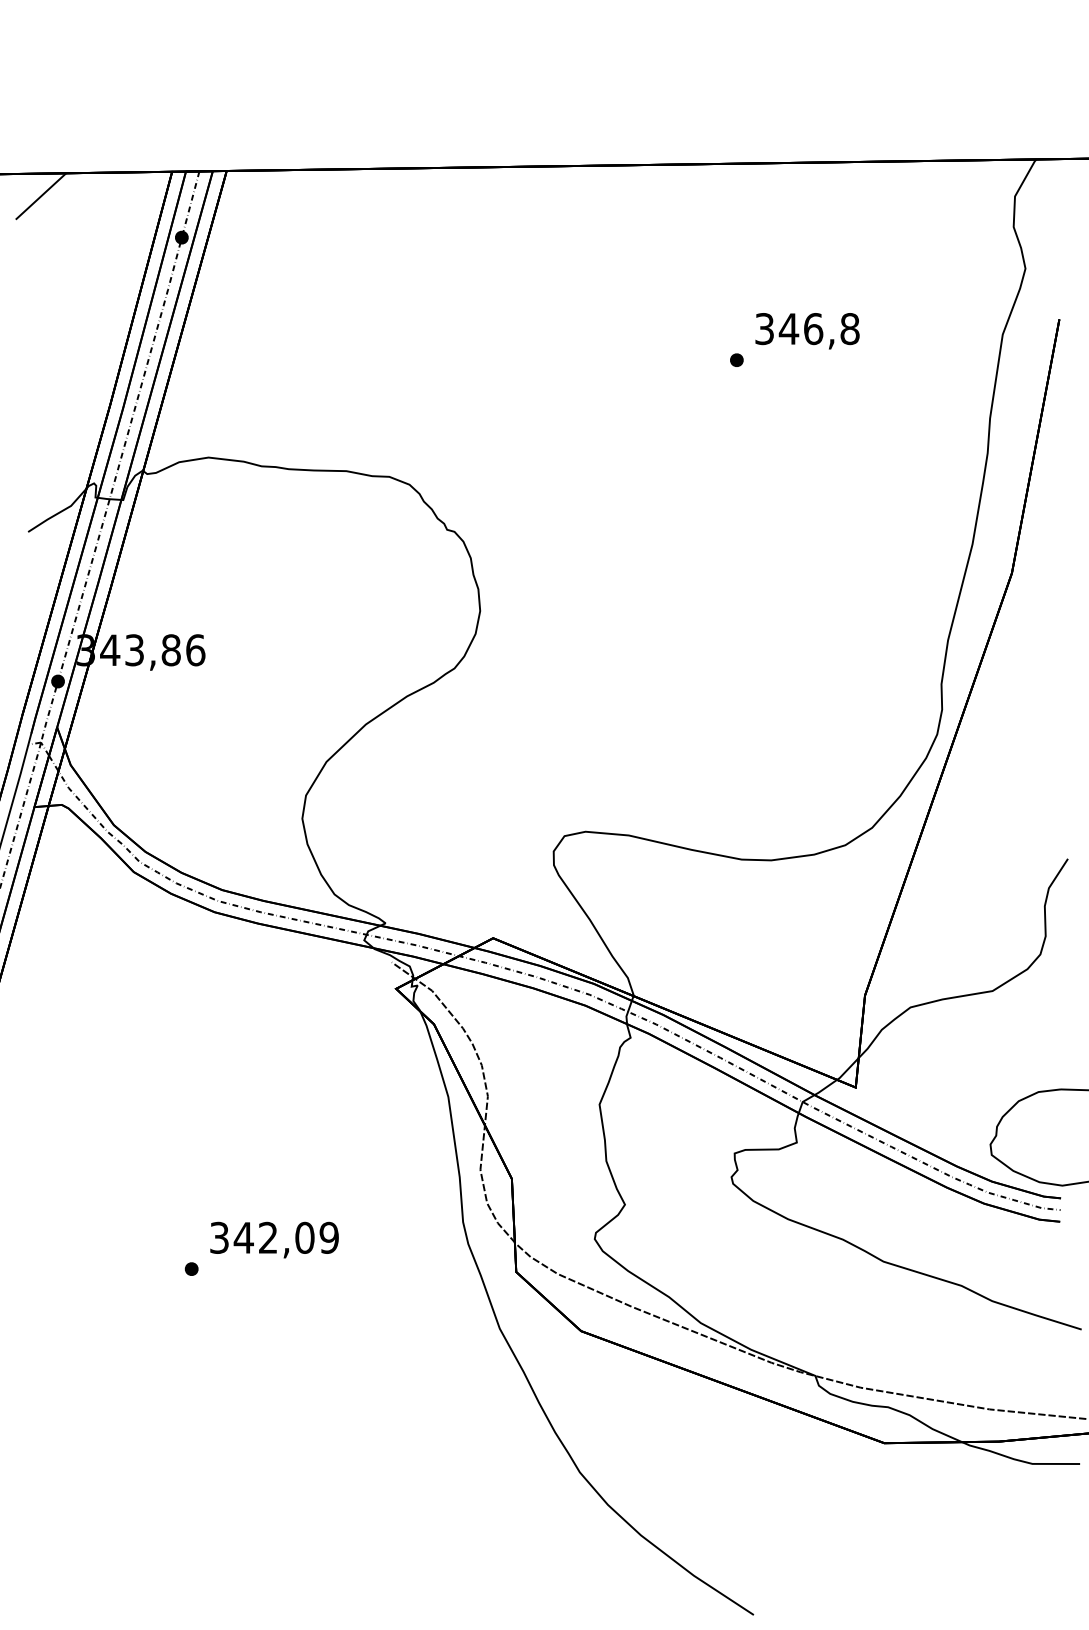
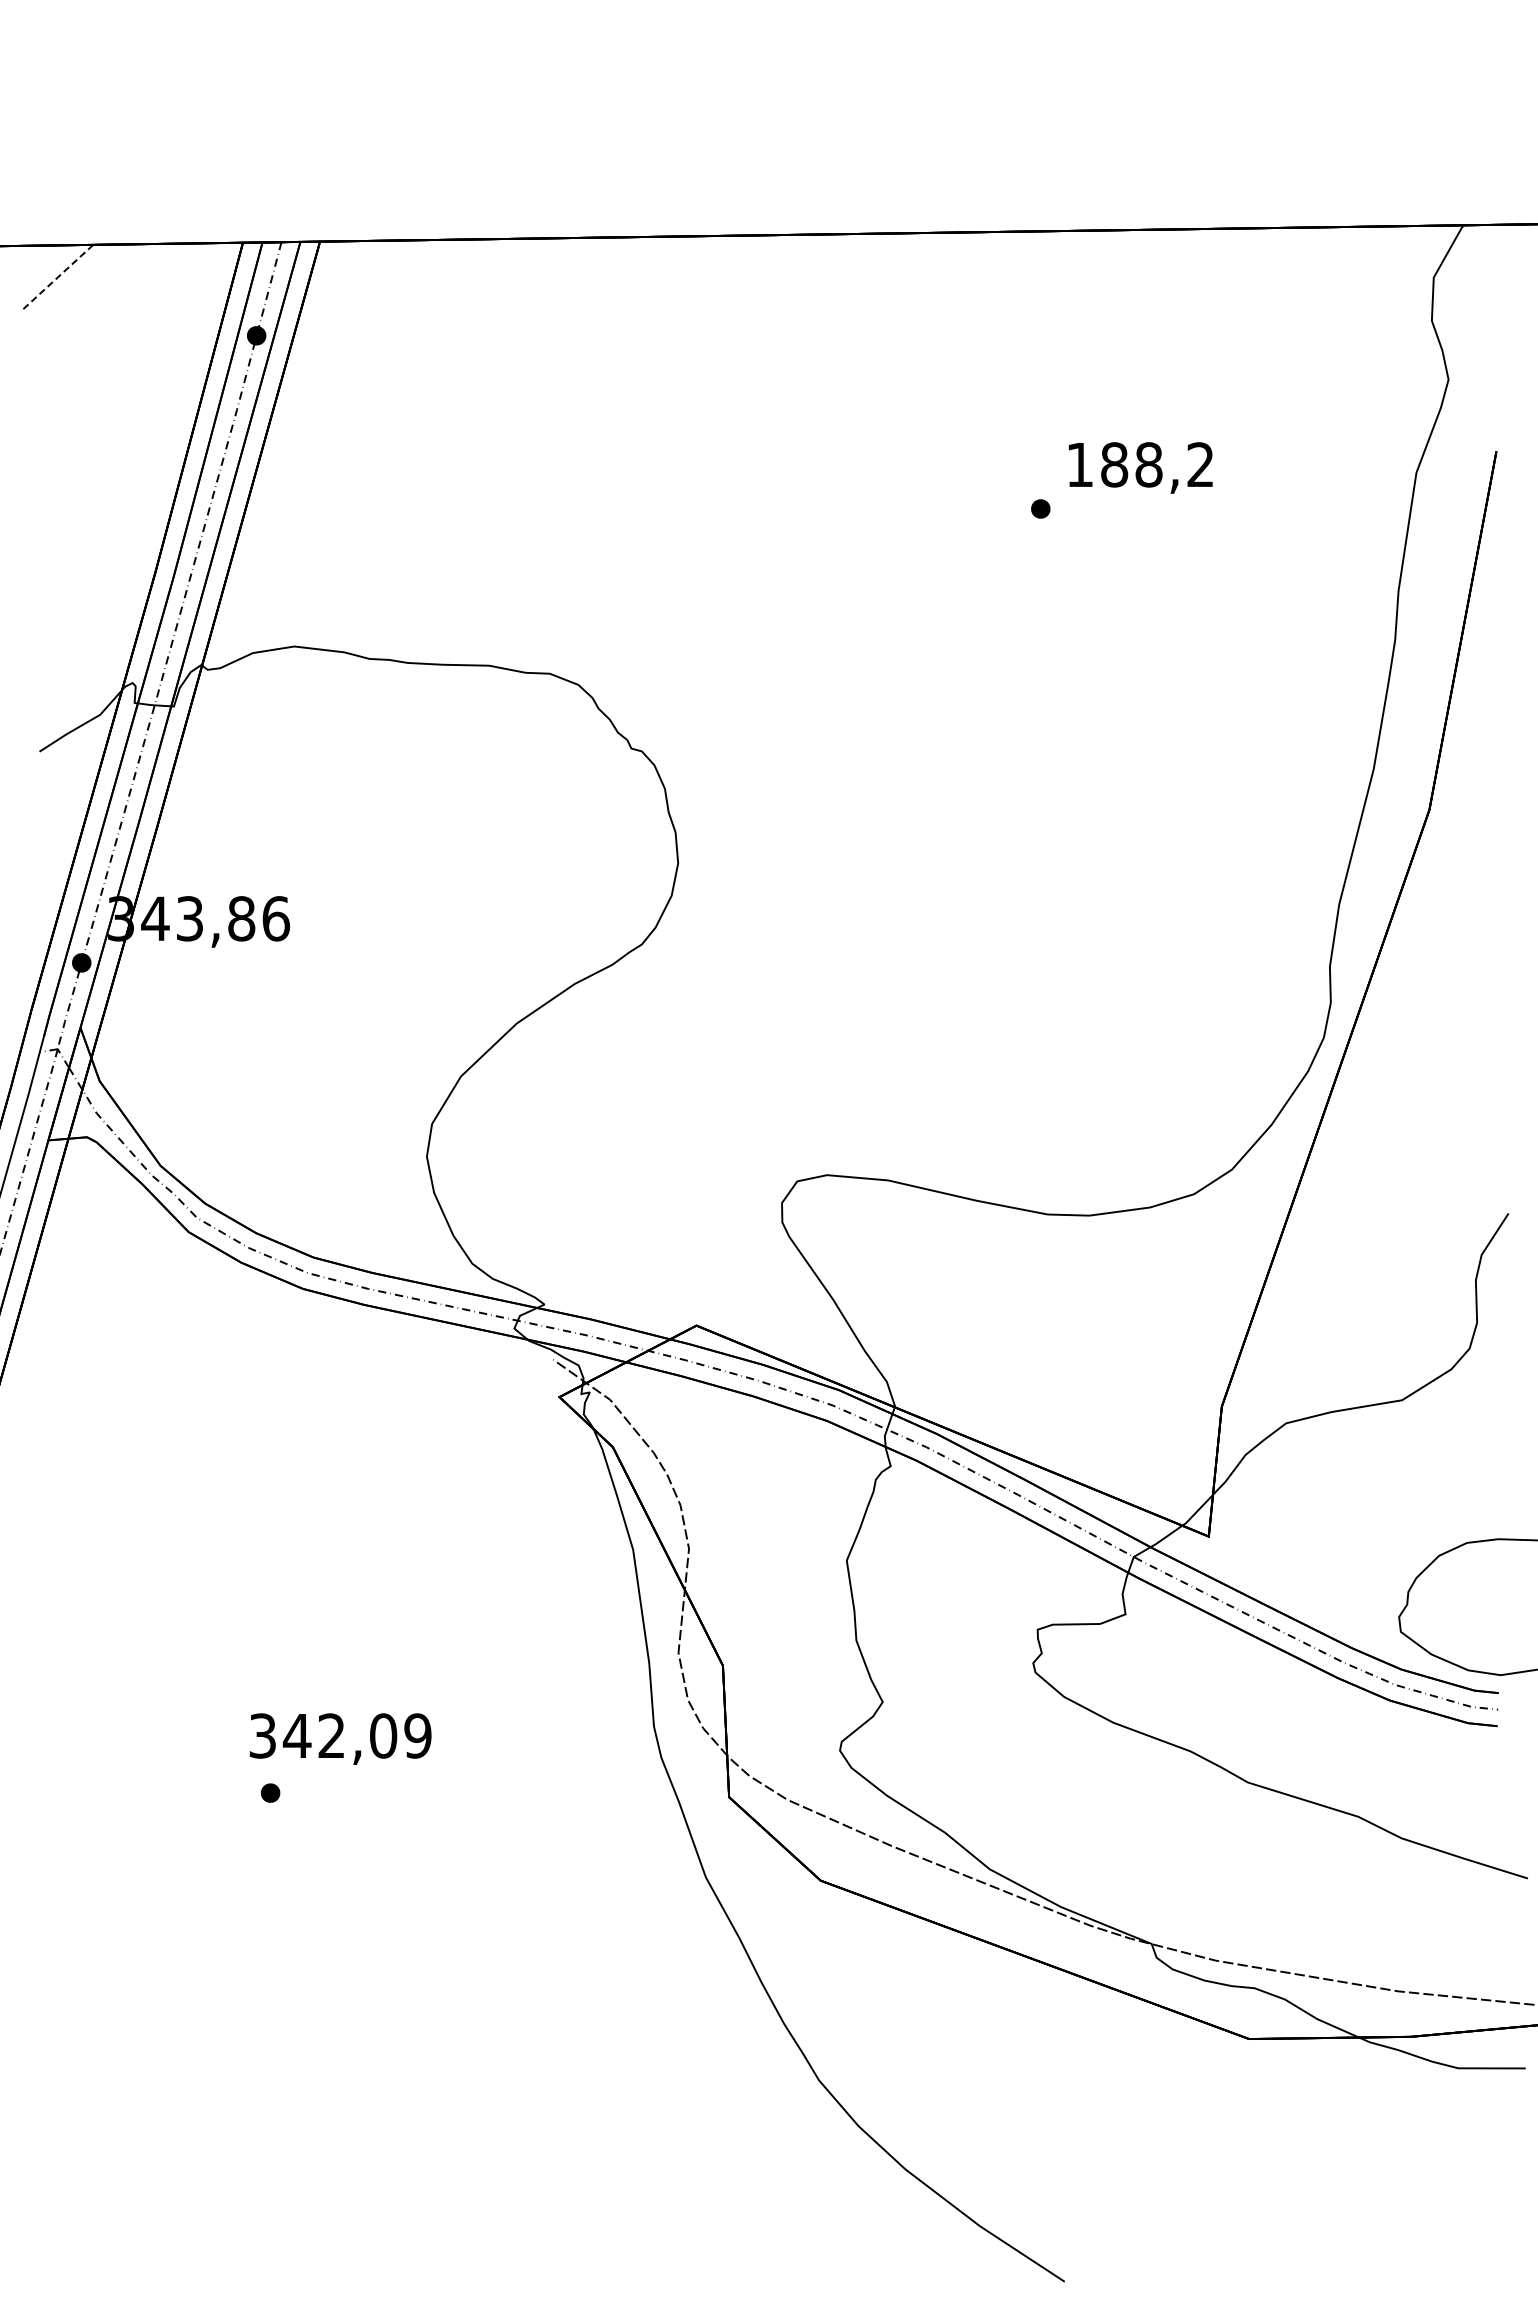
line: (40, 196) -> (57, 277), solid -> dashed
text: (807, 328) -> (1140, 464), 346,8 -> 188,2
text: (274, 1239) -> (340, 1738), moved

